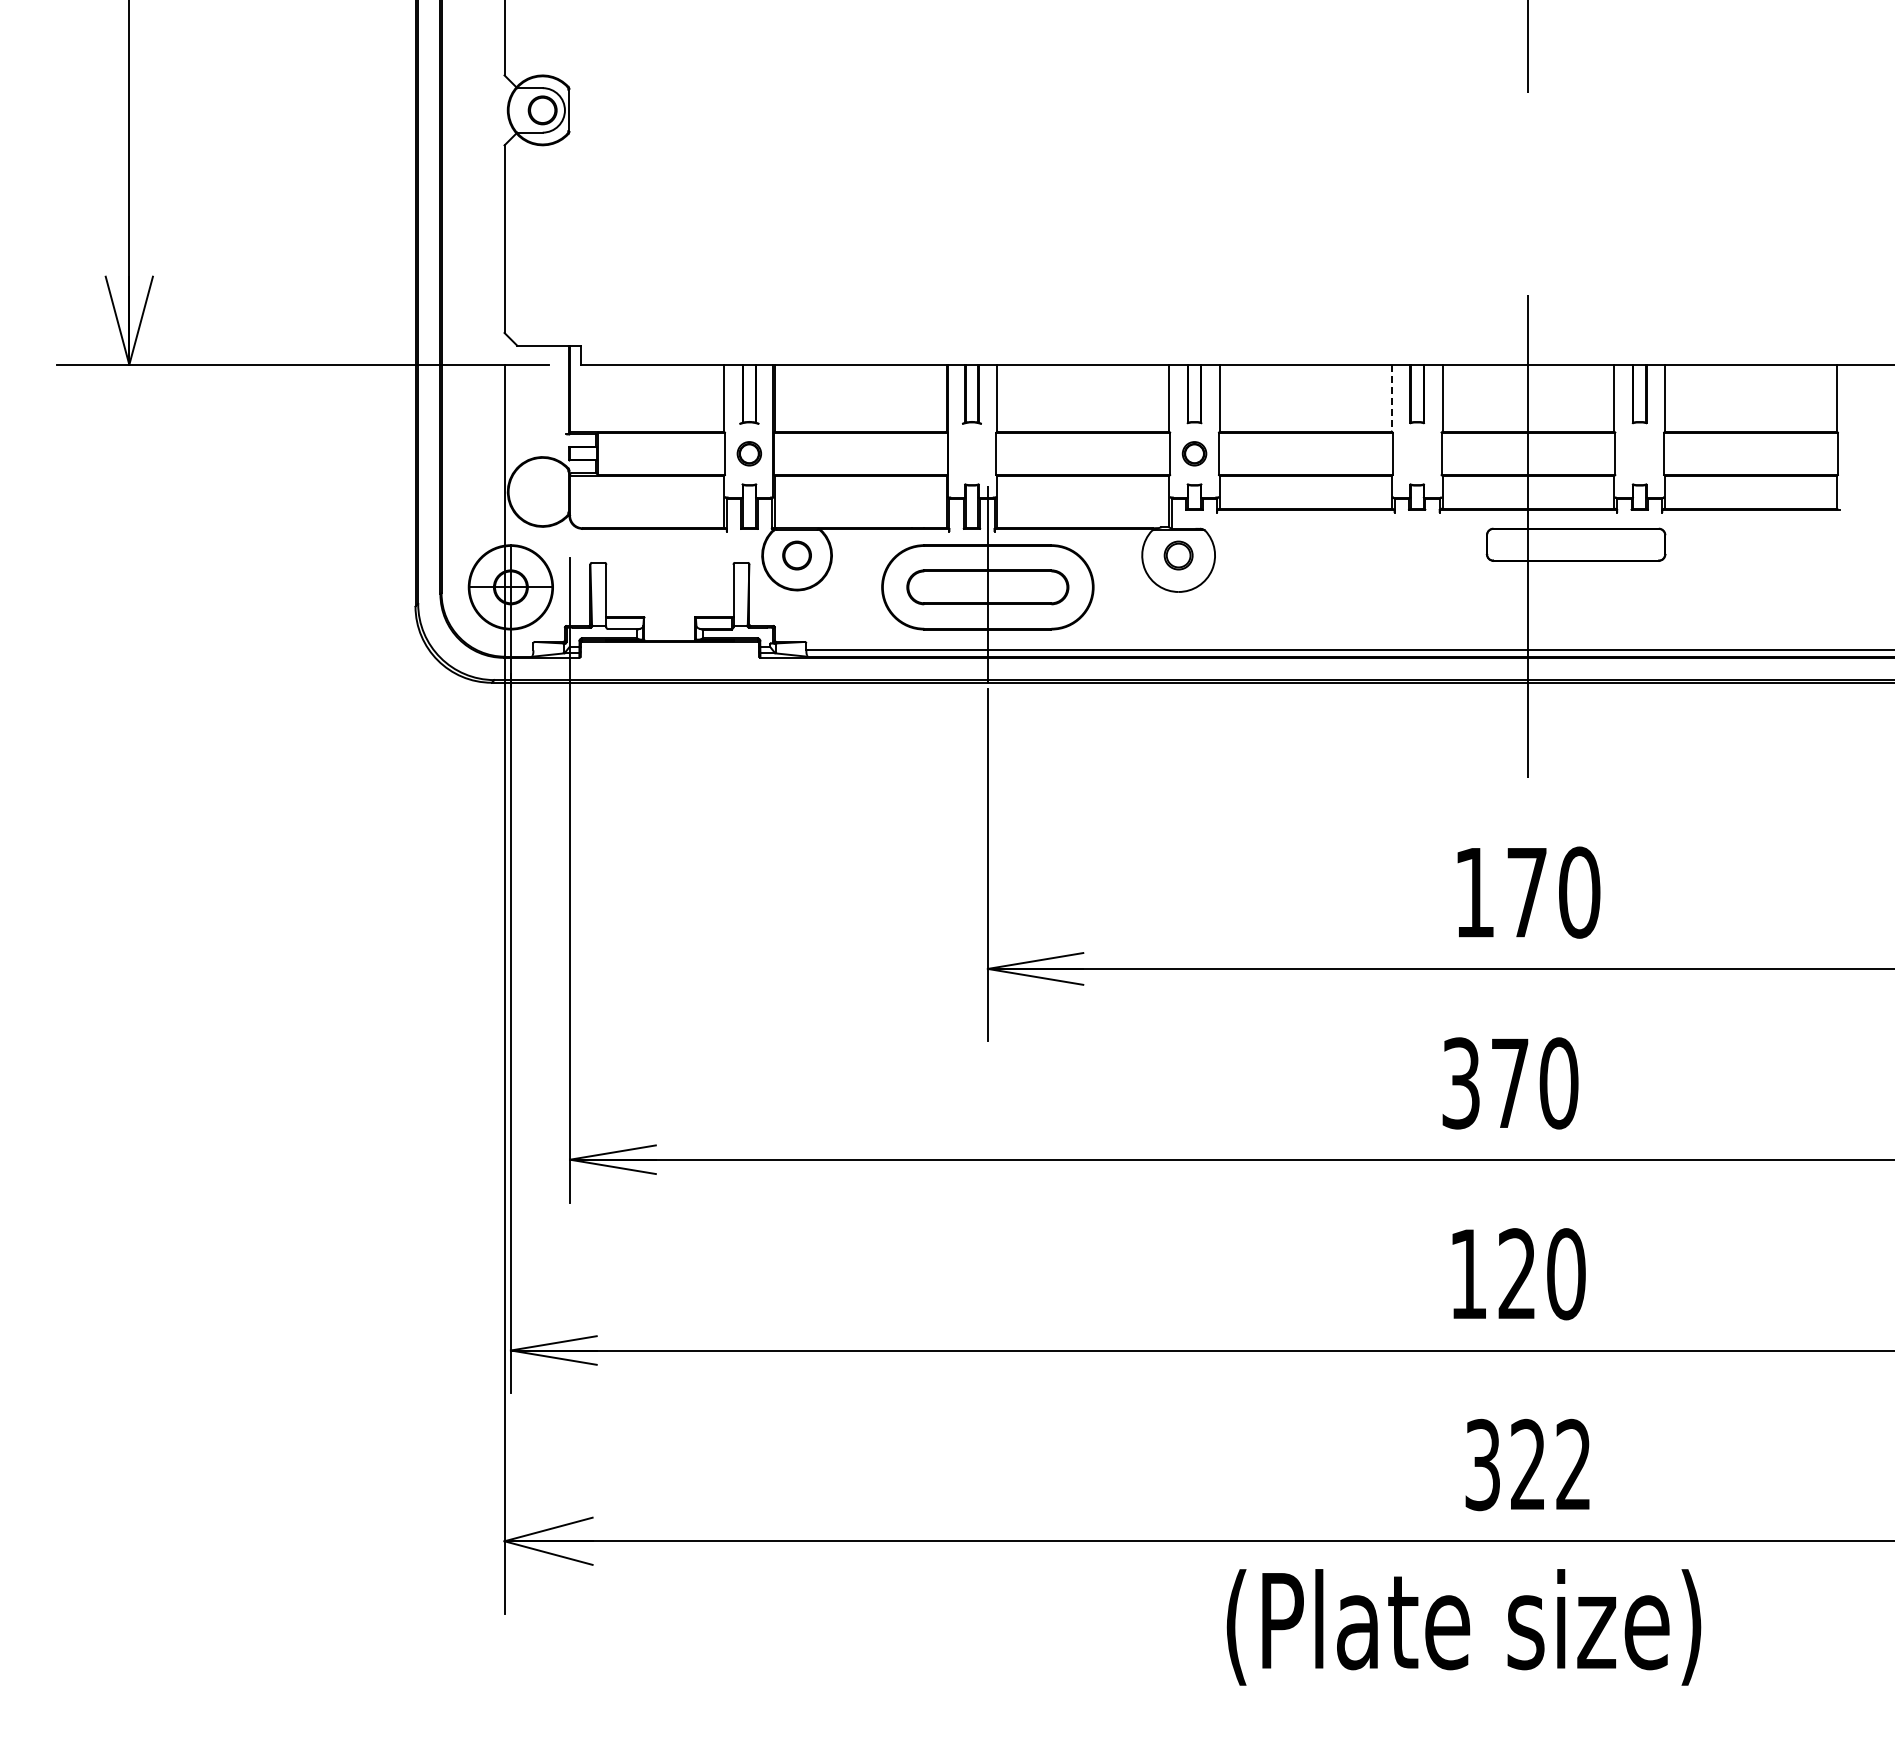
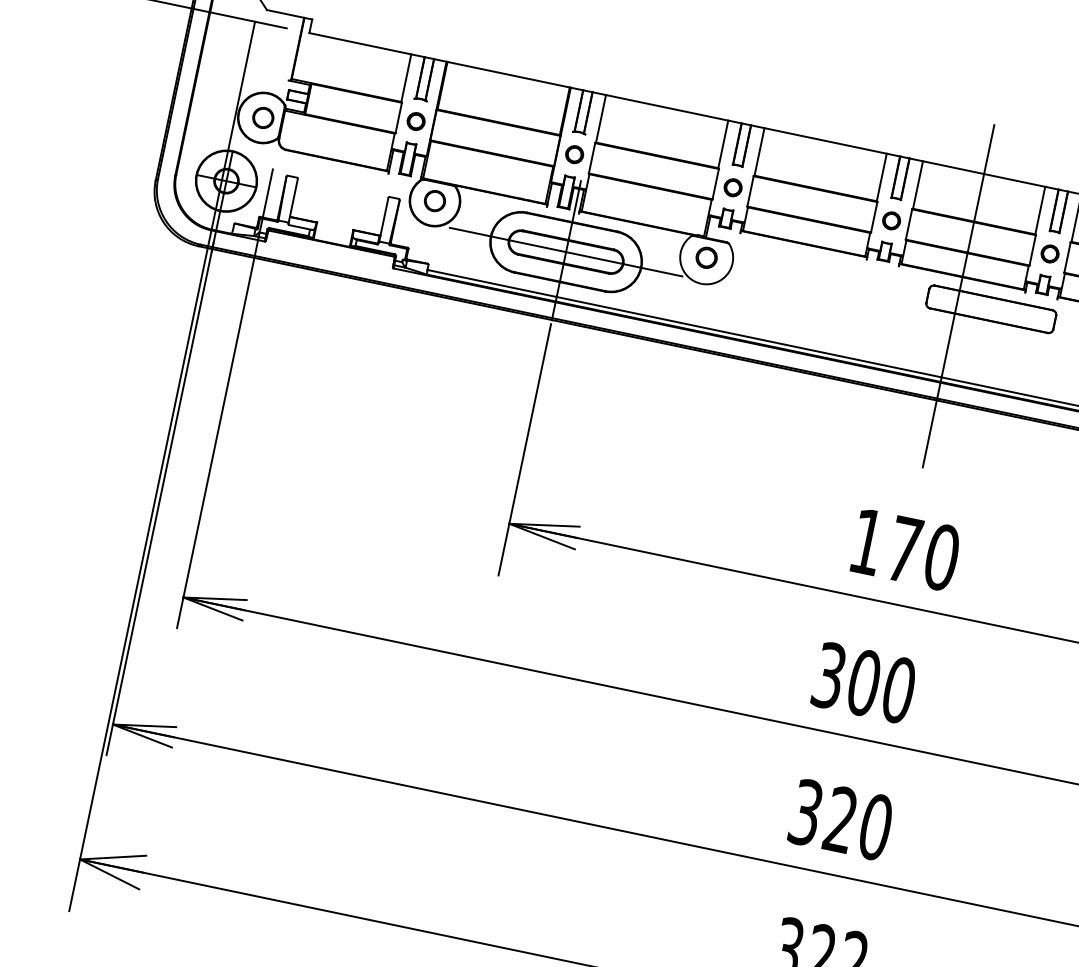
line: (1391, 398) -> (881, 177), dashed -> solid
part: (971, 453) -> (574, 154), added
part: (1416, 453) -> (891, 220), added
part: (1639, 453) -> (1049, 253), added
part: (542, 491) -> (263, 117), added
line: (987, 587) -> (565, 252), added
text: (1510, 1083) -> (864, 683), 370 -> 300
text: (1468, 1274) -> (806, 812), 120 -> 320

